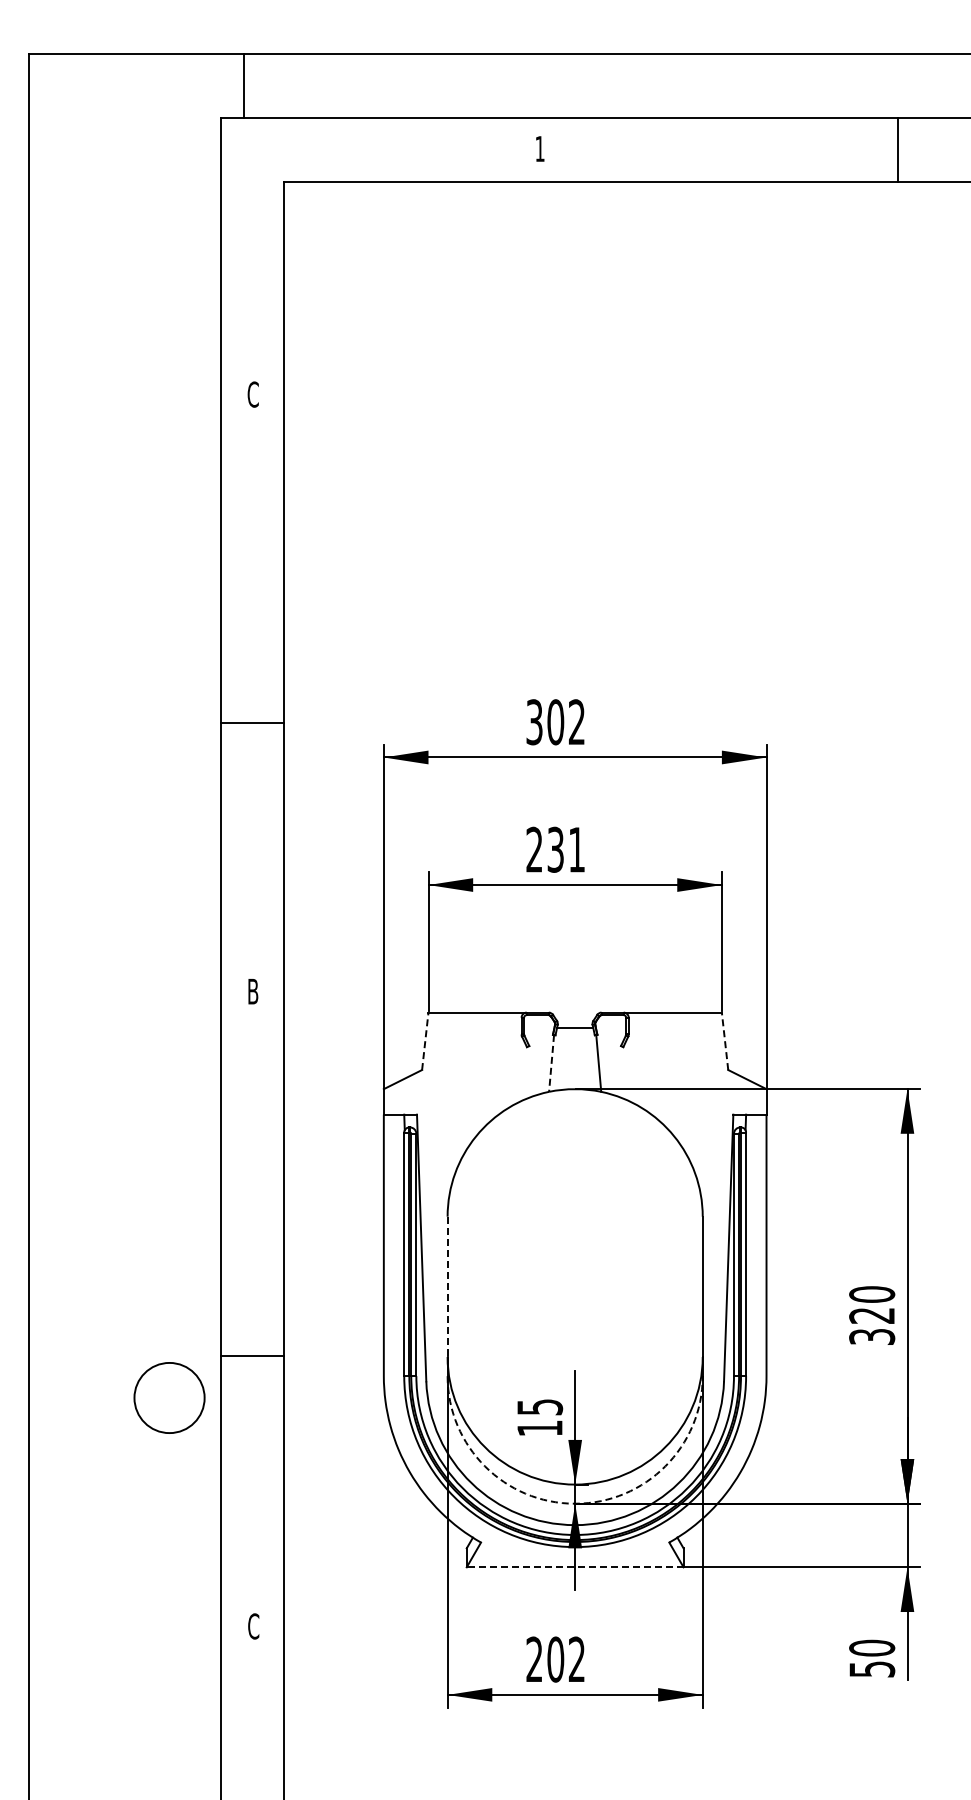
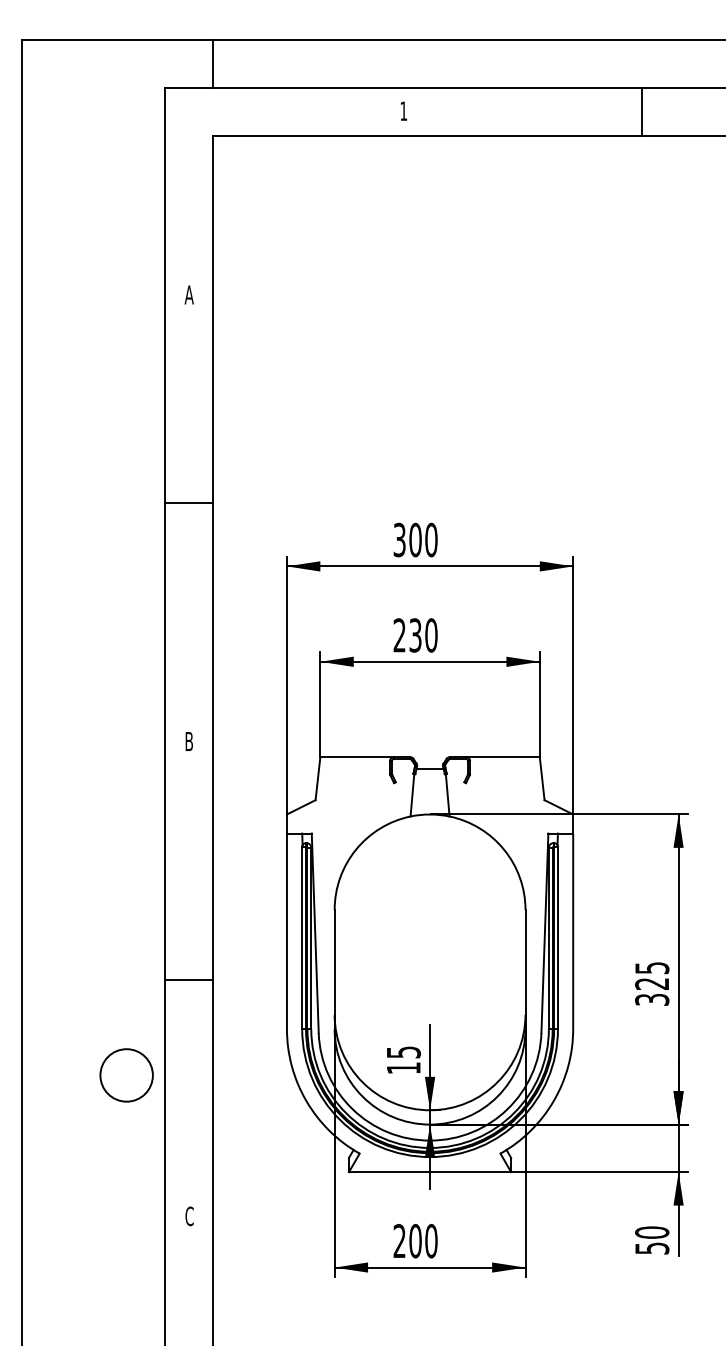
line: (244, 85) -> (212, 63), moved
line: (898, 149) -> (642, 111), moved
text: (253, 394) -> (189, 294), C -> A
line: (252, 722) -> (188, 502), moved
text: (576, 722) -> (431, 540), 302 -> 300
text: (576, 849) -> (431, 635), 231 -> 230
line: (425, 1041) -> (318, 778), dashed -> solid
line: (725, 1041) -> (542, 778), dashed -> solid
line: (551, 1063) -> (412, 795), dashed -> solid
line: (447, 1287) -> (334, 962), dashed -> solid
text: (872, 1294) -> (652, 968), 320 -> 325
line: (252, 1356) -> (188, 980), moved
circle: (169, 1397) -> (126, 1075), moved
arc: (575, 1503) -> (430, 1124), dashed -> solid
line: (574, 1567) -> (429, 1172), dashed -> solid
text: (576, 1659) -> (431, 1241), 202 -> 200

